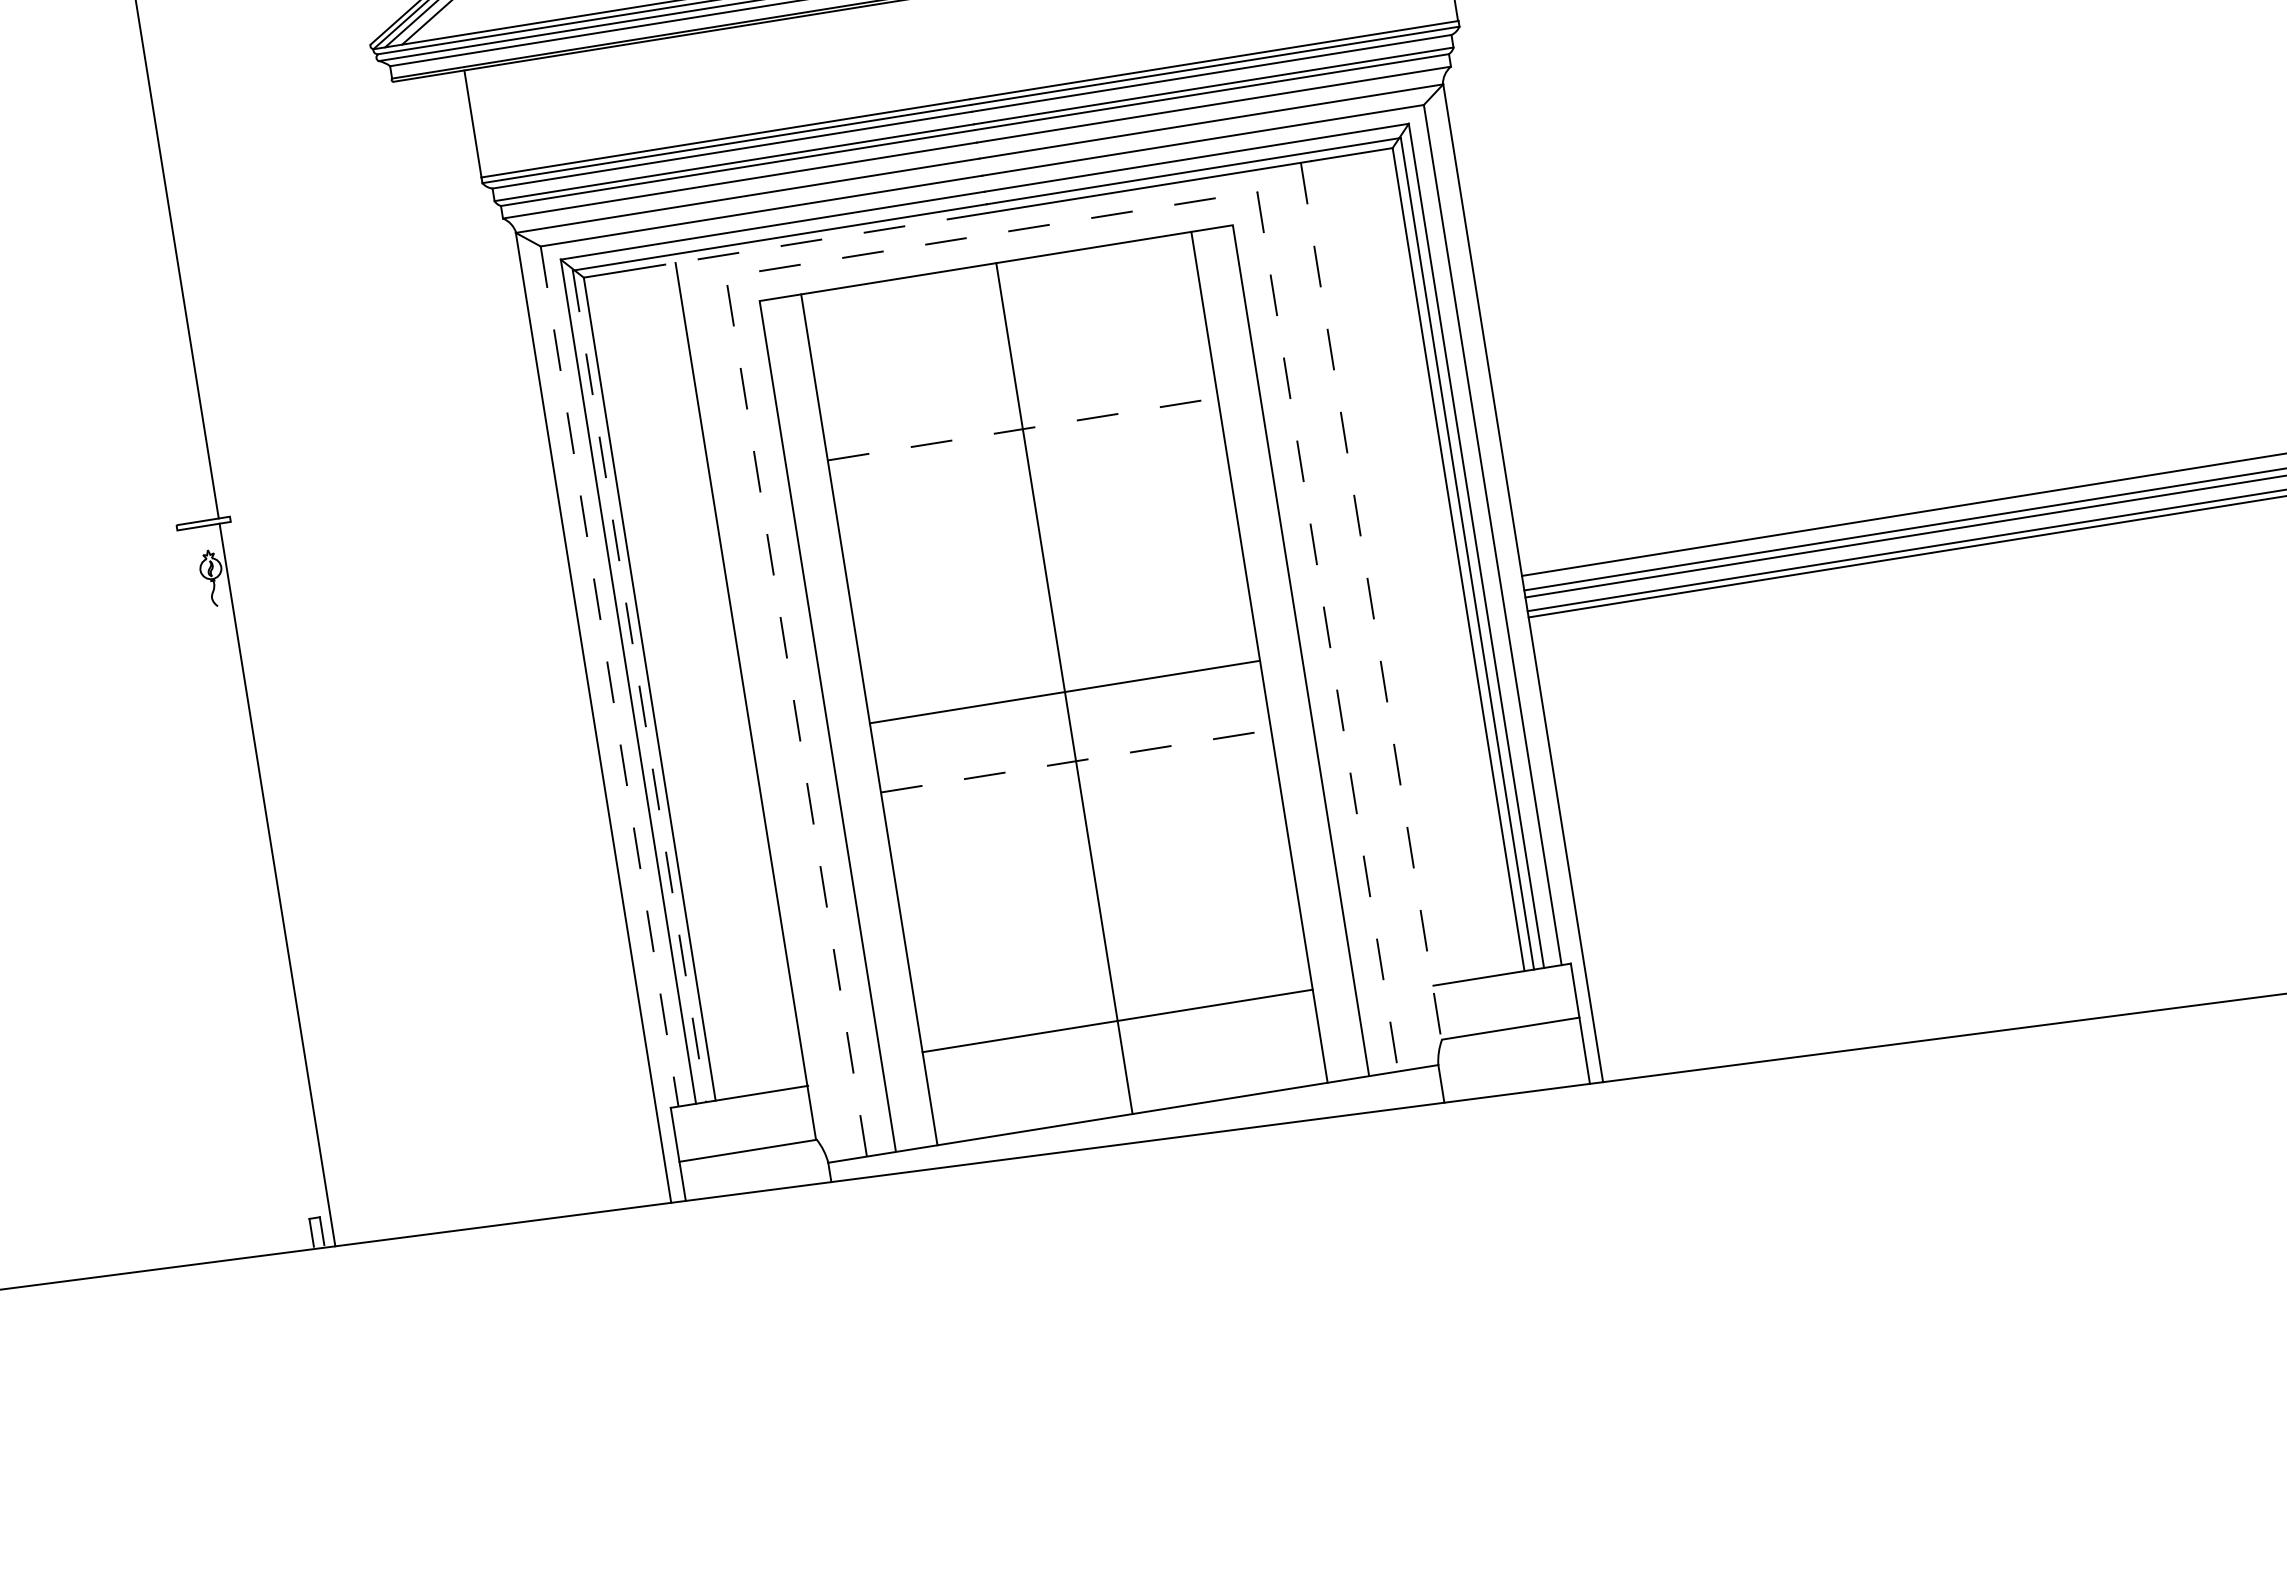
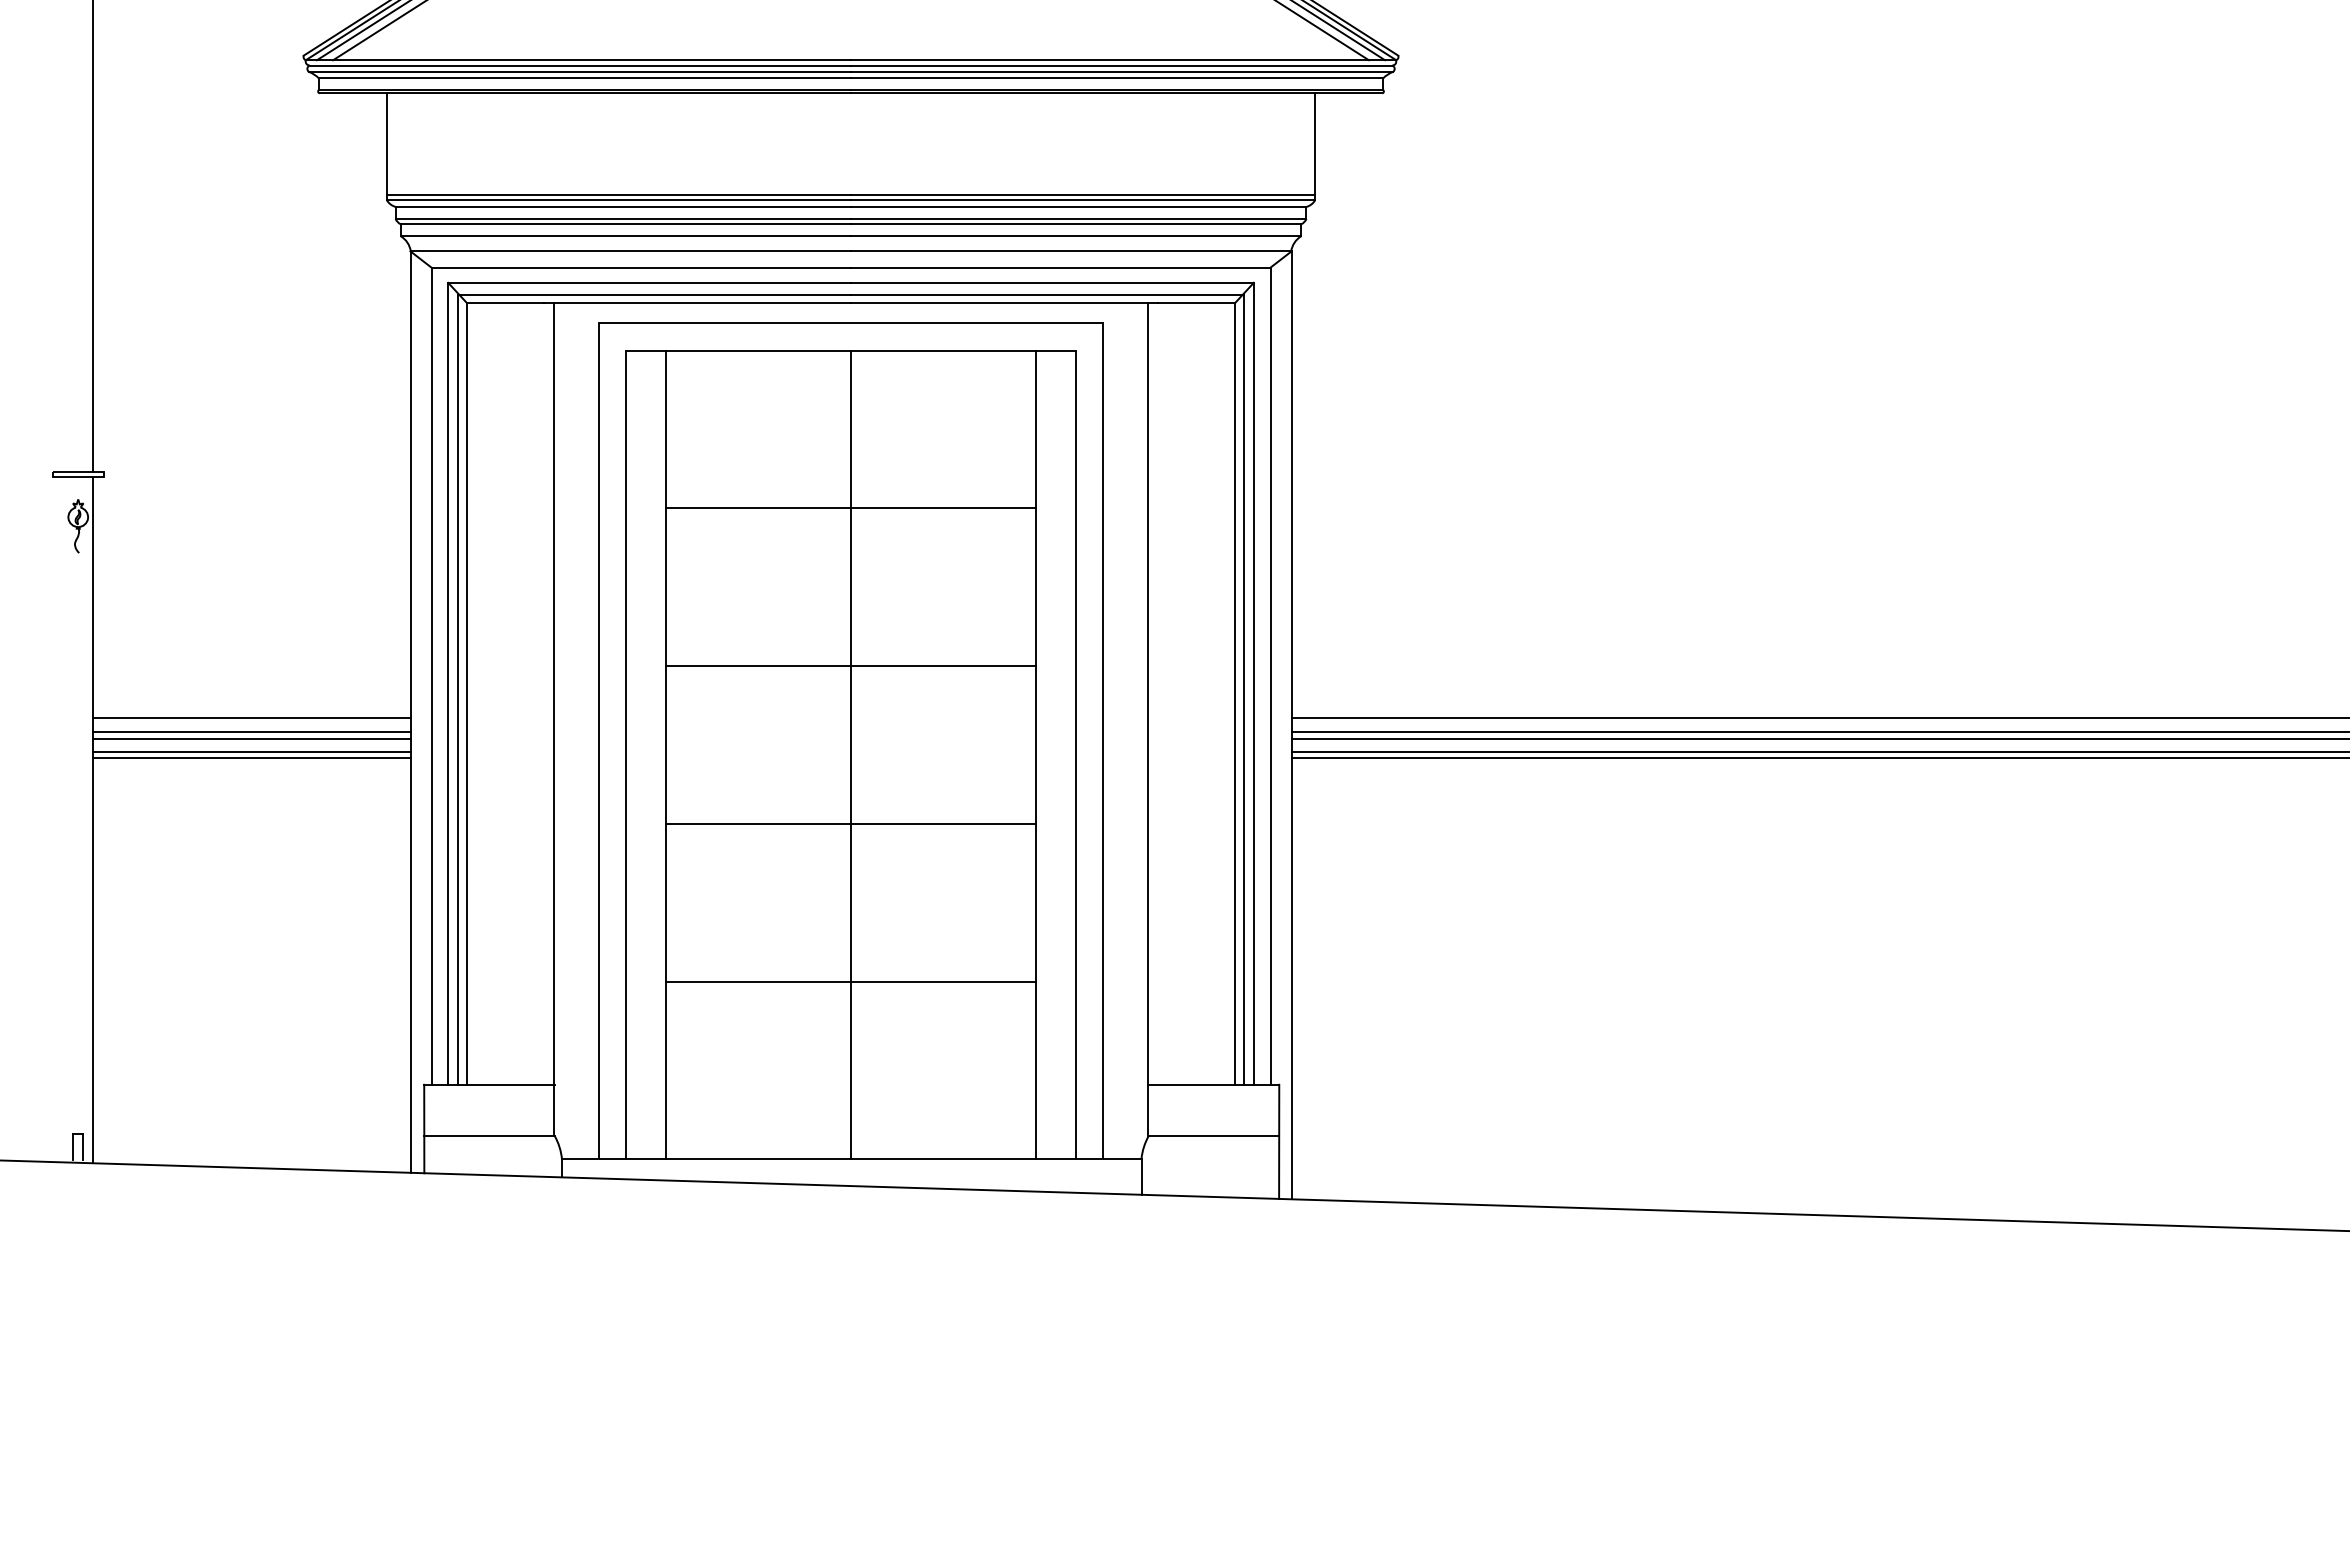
line: (992, 234) -> (851, 323), dashed -> solid
line: (826, 238) -> (697, 302), dashed -> solid
line: (1023, 429) -> (851, 508), dashed -> solid
line: (1371, 601) -> (1148, 719), dashed -> solid
line: (609, 676) -> (431, 676), dashed -> solid
line: (639, 686) -> (457, 689), dashed -> solid
line: (1064, 692) -> (850, 666), moved
line: (427, 751) -> (251, 718), added
line: (1076, 760) -> (851, 823), dashed -> solid
line: (429, 766) -> (251, 732), added
line: (430, 772) -> (251, 738), added
line: (432, 786) -> (251, 751), added
line: (433, 792) -> (251, 757), added
line: (1117, 1020) -> (850, 981), moved

